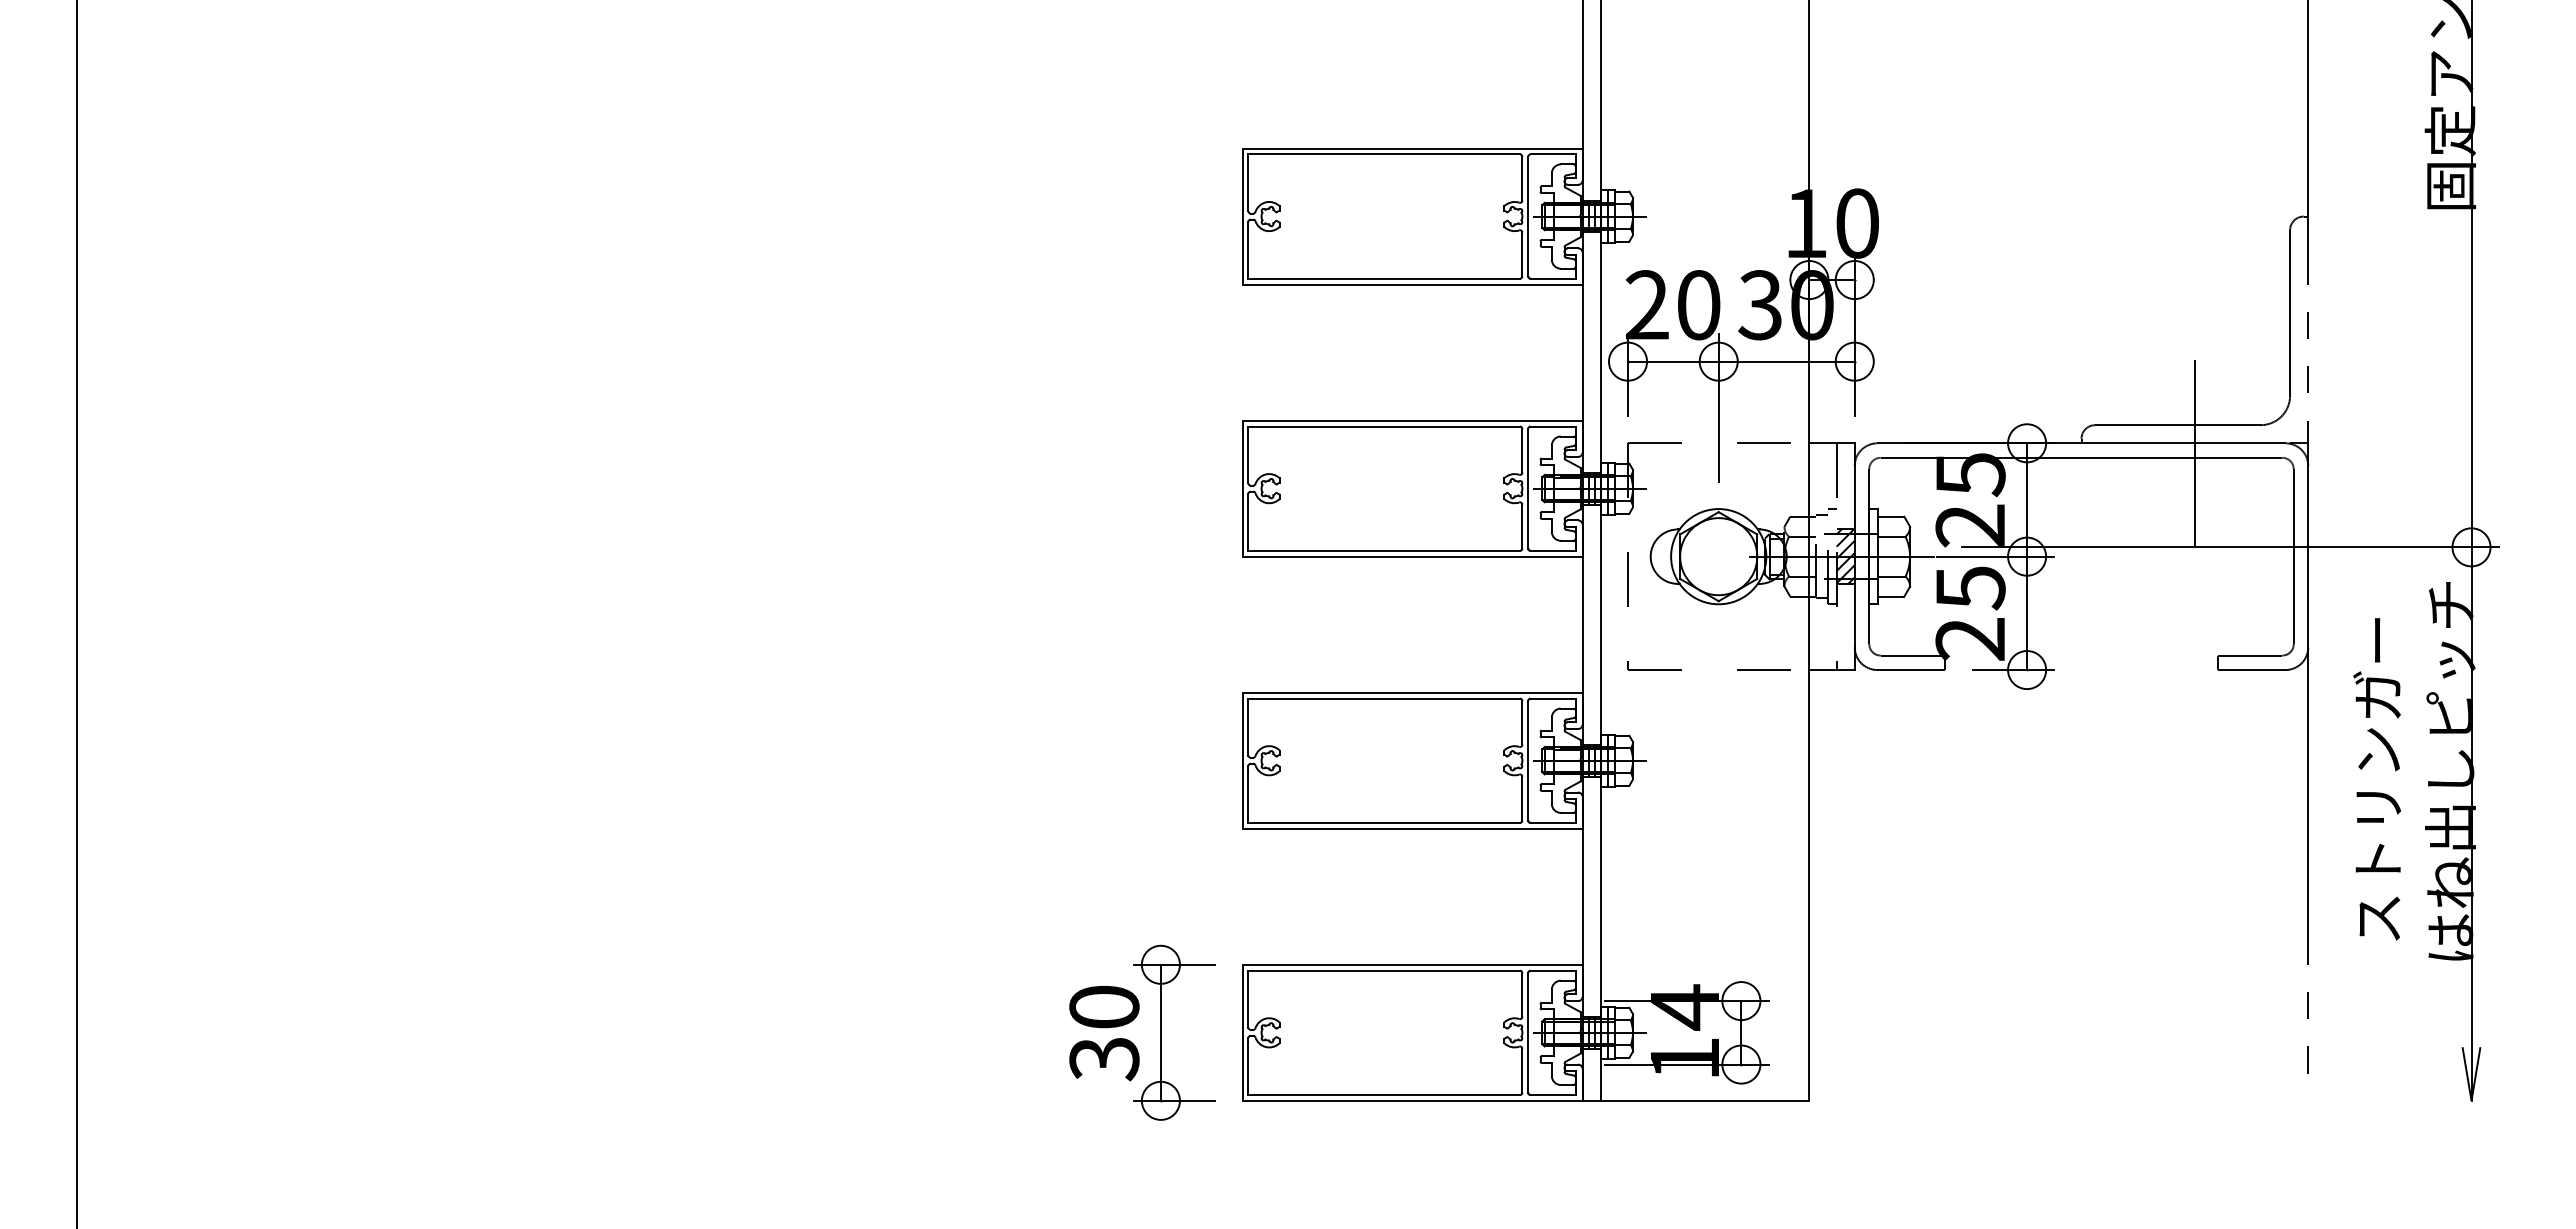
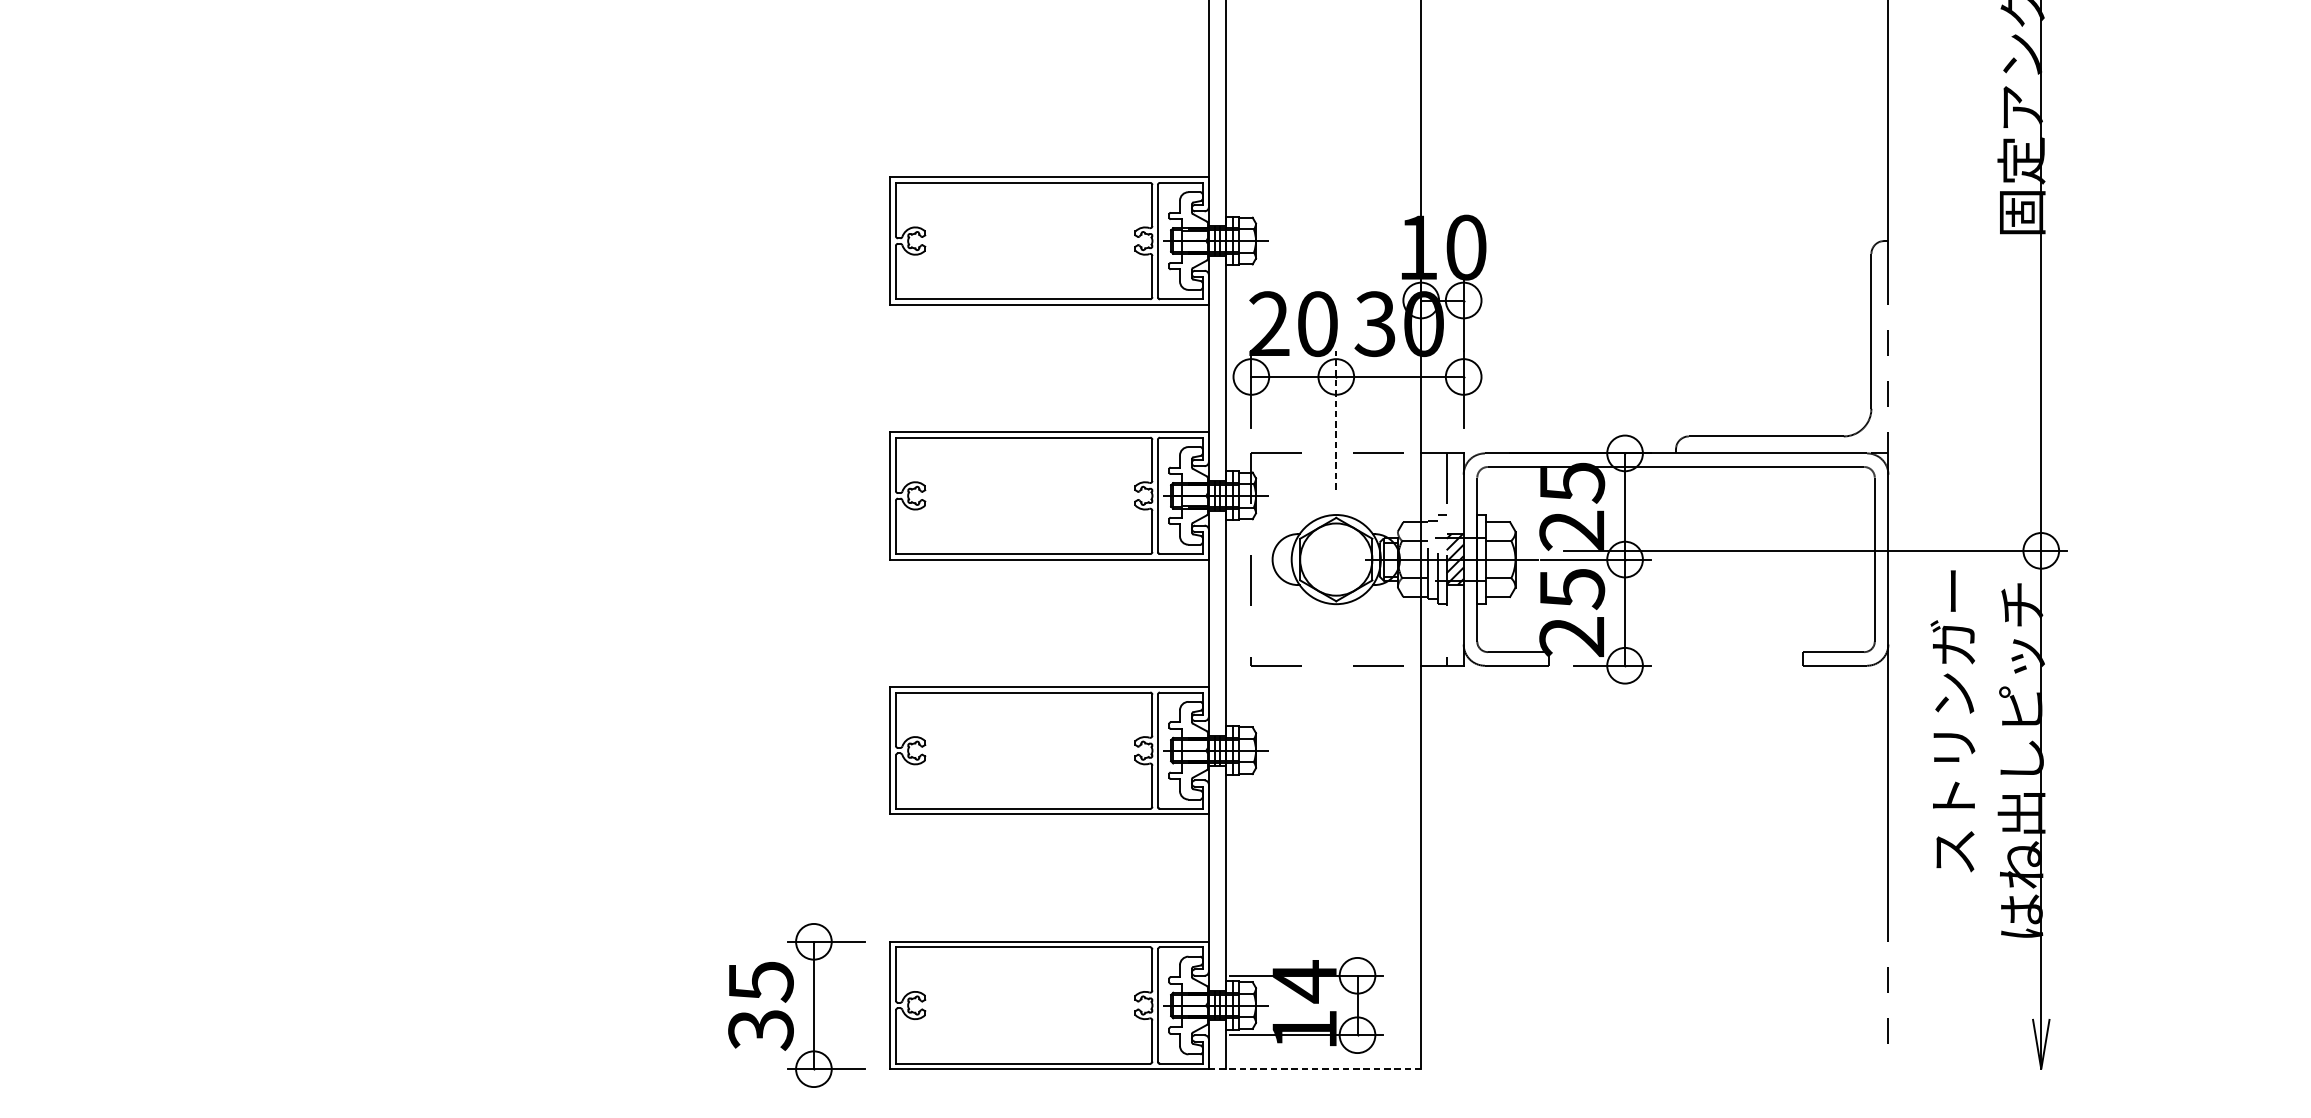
line: (1718, 408) -> (1336, 420), solid -> dashed
line: (2194, 452) -> (1781, 462), removed
text: (2376, 779) -> (1952, 721), moved
text: (1104, 1007) -> (761, 981), 30 -> 35
line: (1696, 1100) -> (1315, 1068), solid -> dashed

